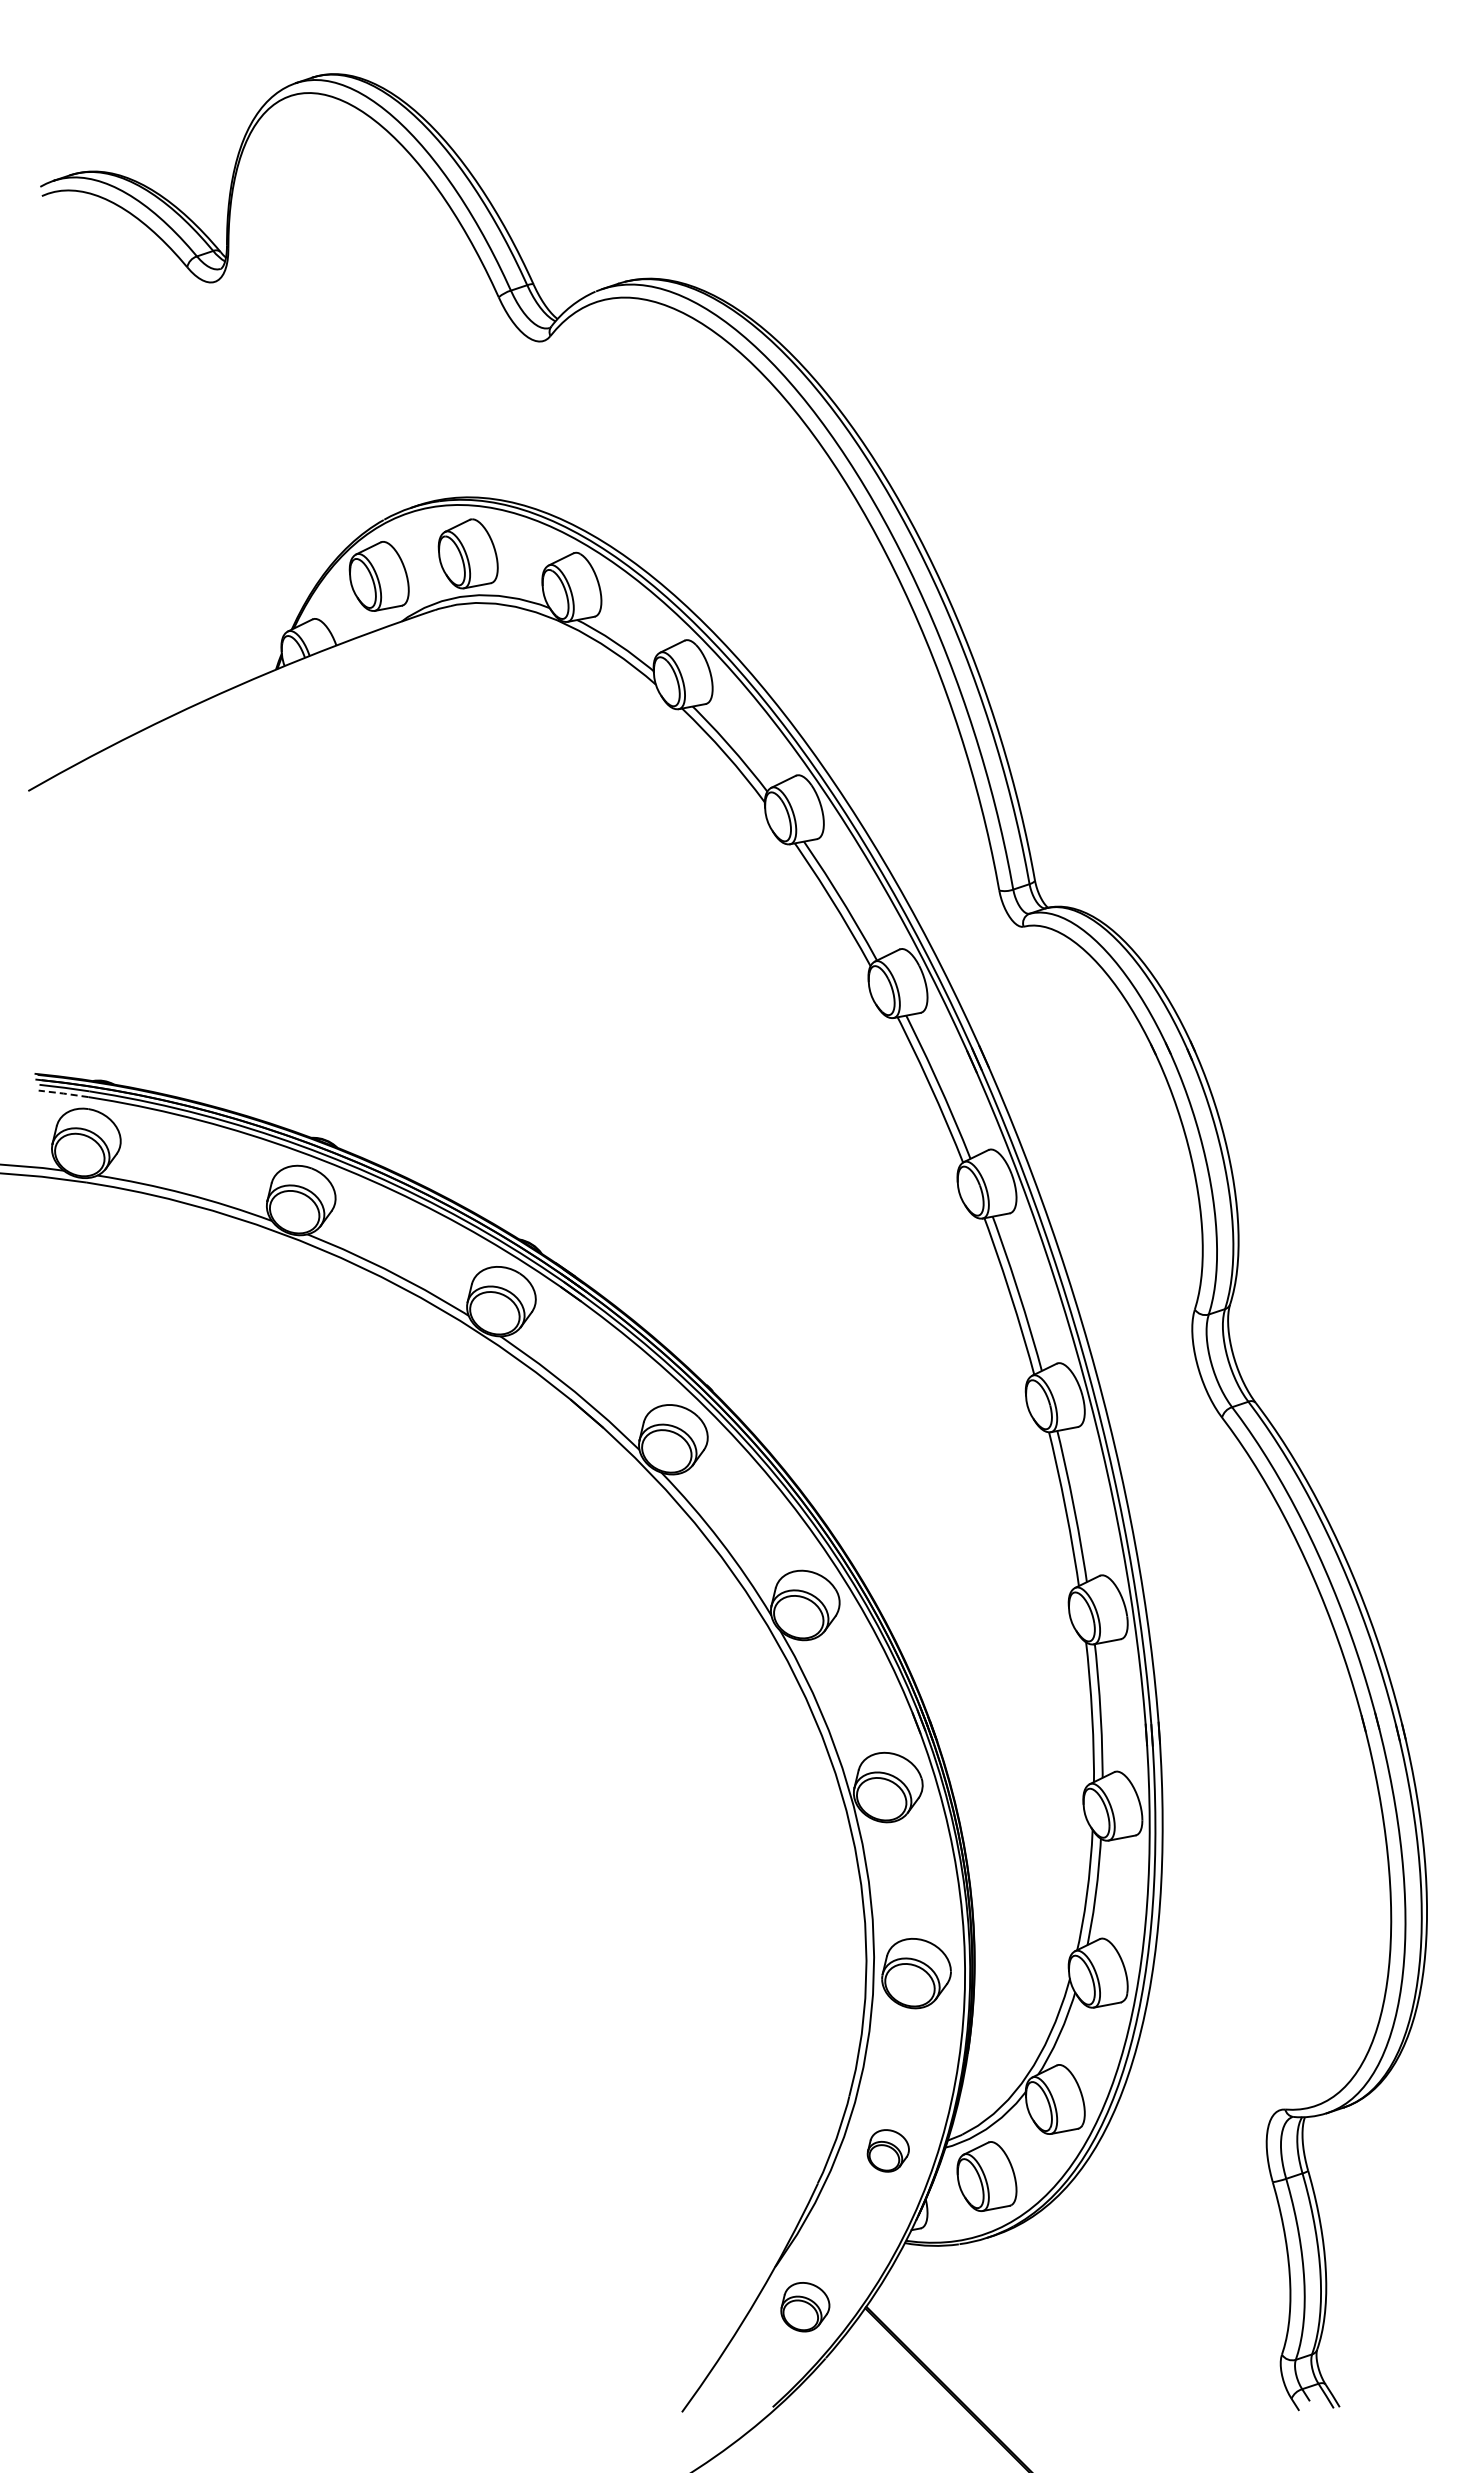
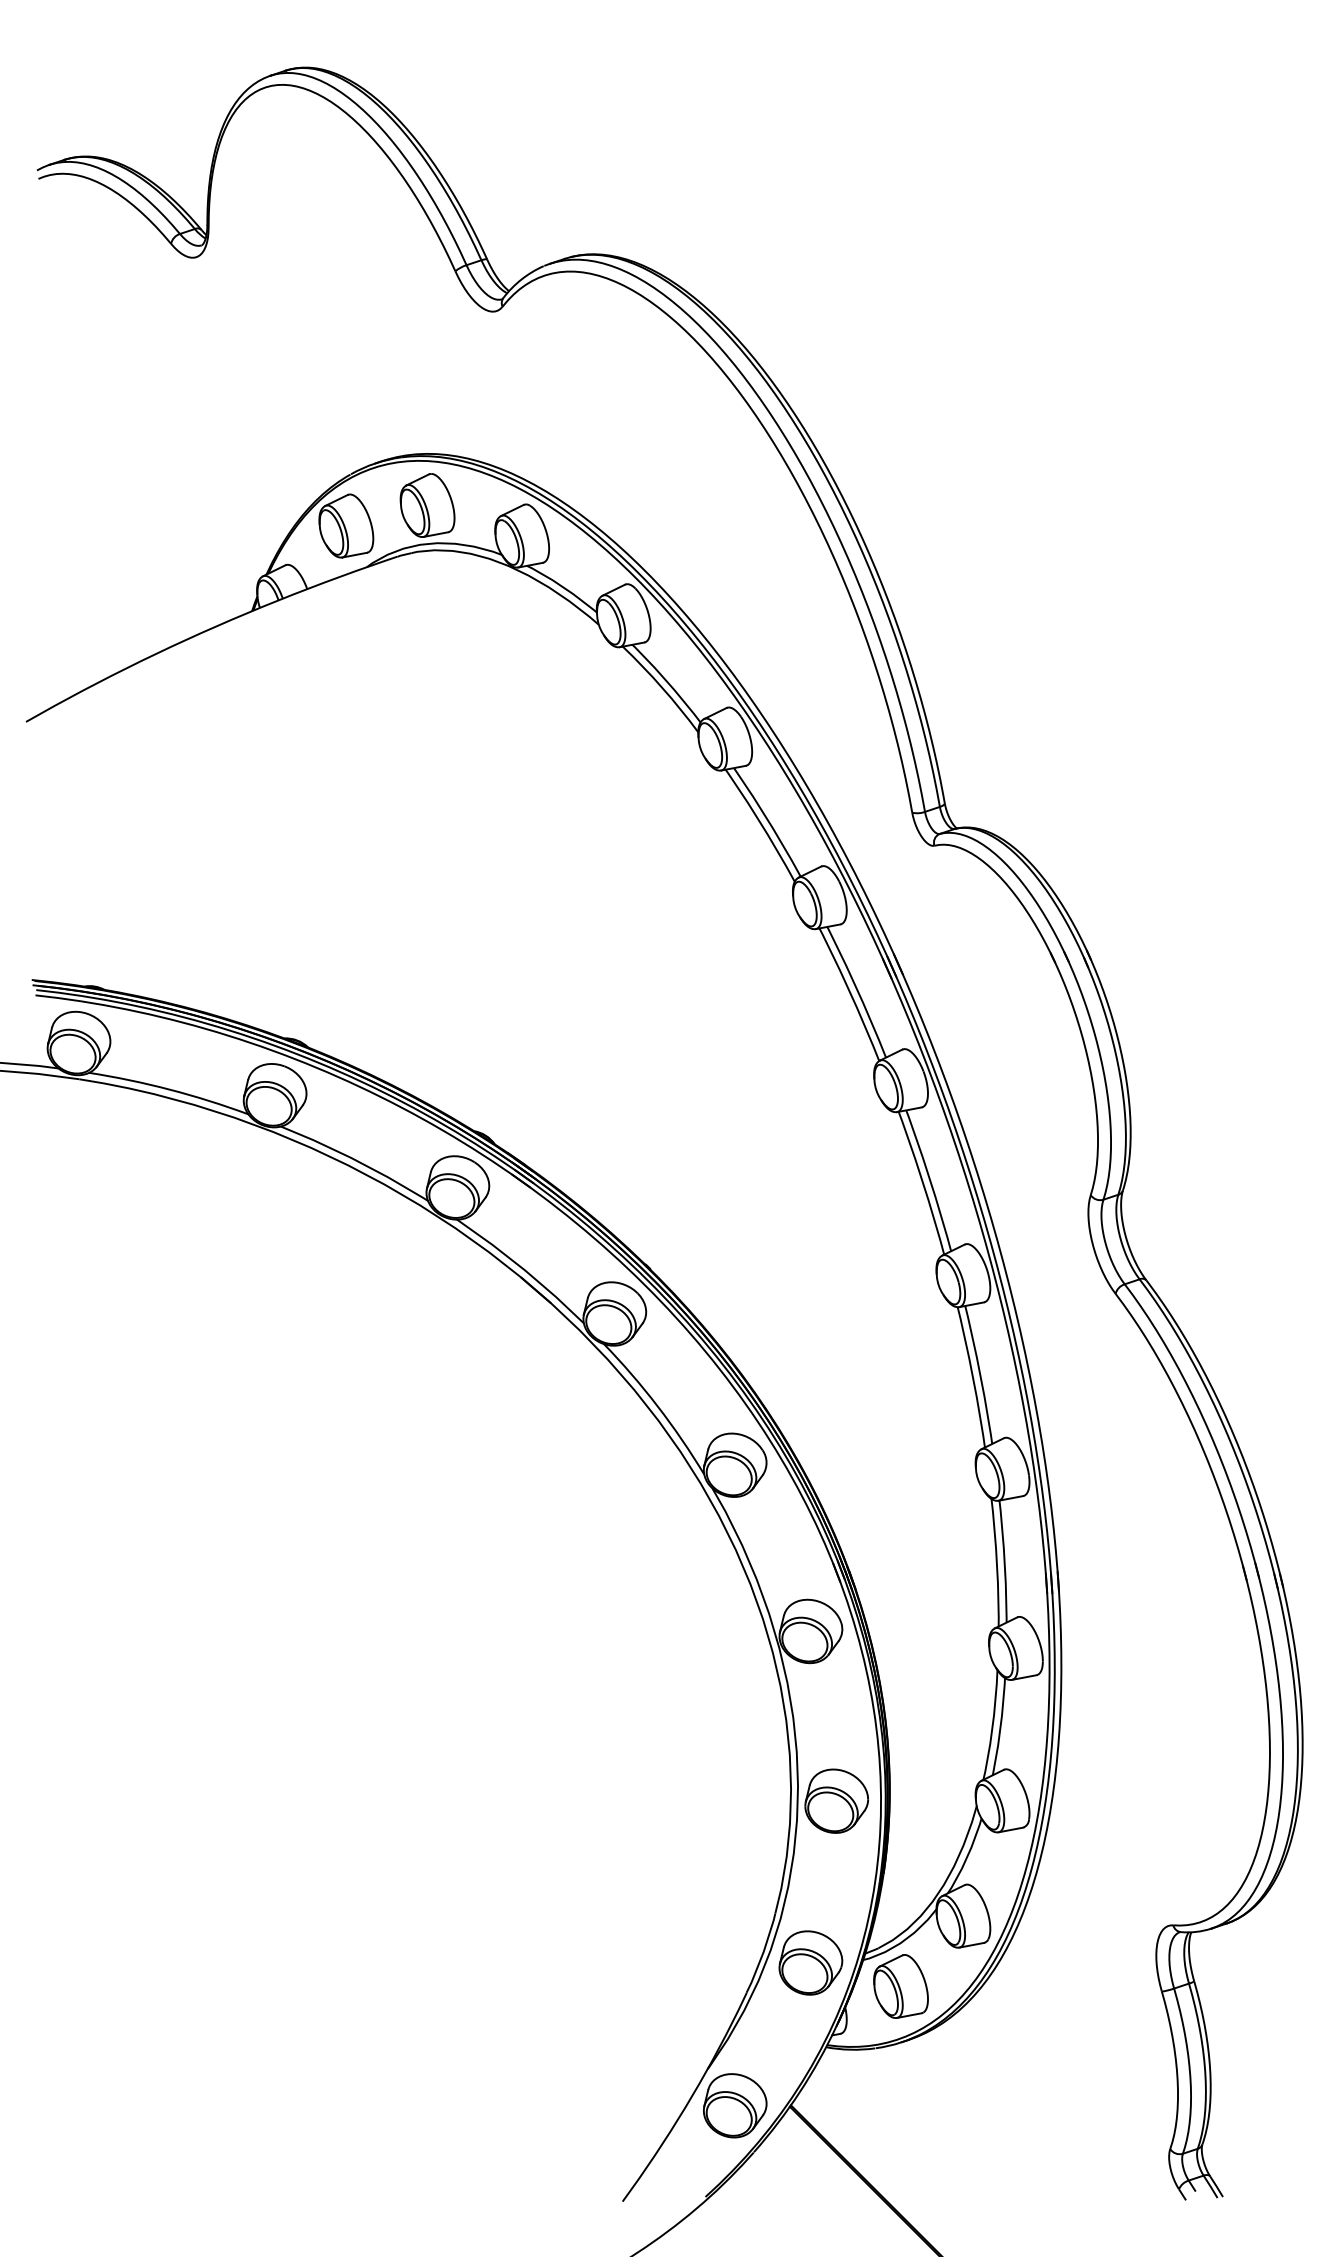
line: (63, 1093) -> (58, 997), dashed -> solid
part: (888, 2150) -> (811, 1962), size x1.67
part: (805, 2306) -> (735, 2105), size x1.43

